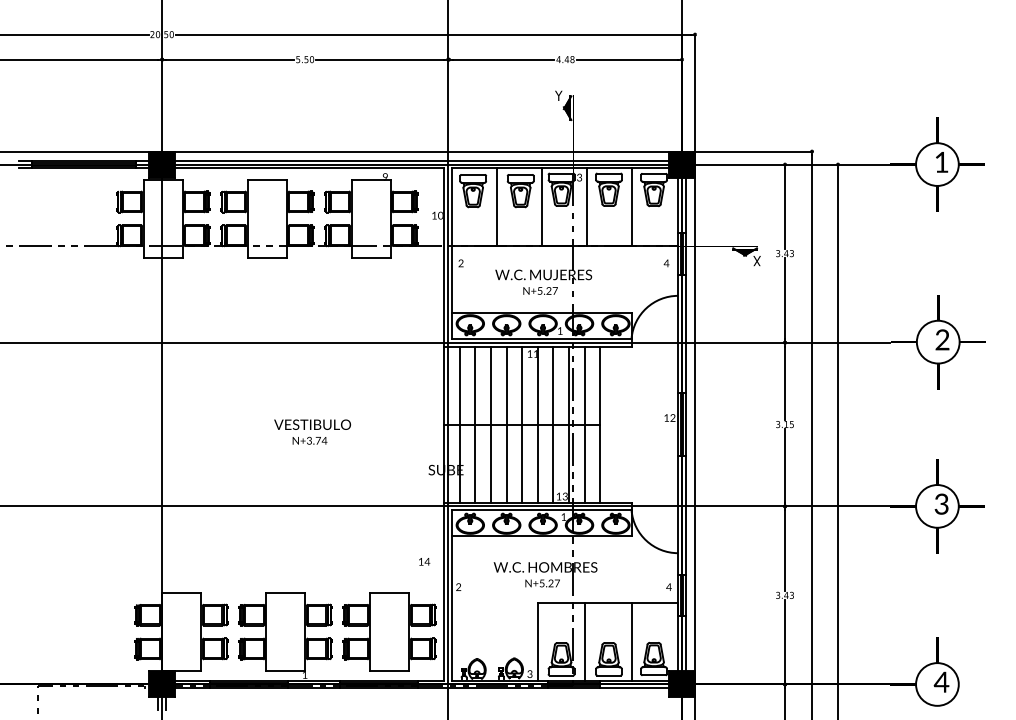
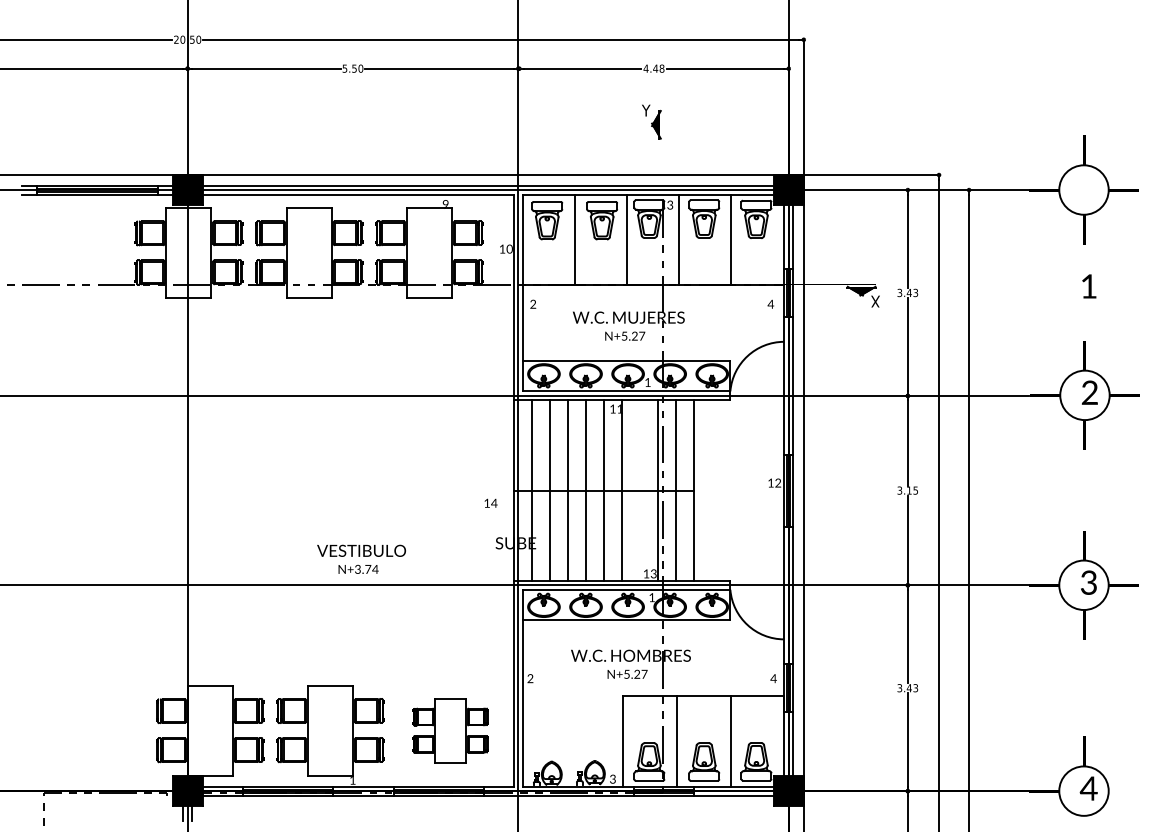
text: (942, 162) -> (1089, 286), moved
line: (553, 424) -> (640, 490), removed
text: (312, 431) -> (361, 558), moved
text: (424, 561) -> (490, 502), moved
part: (389, 632) -> (450, 730), size x0.7

